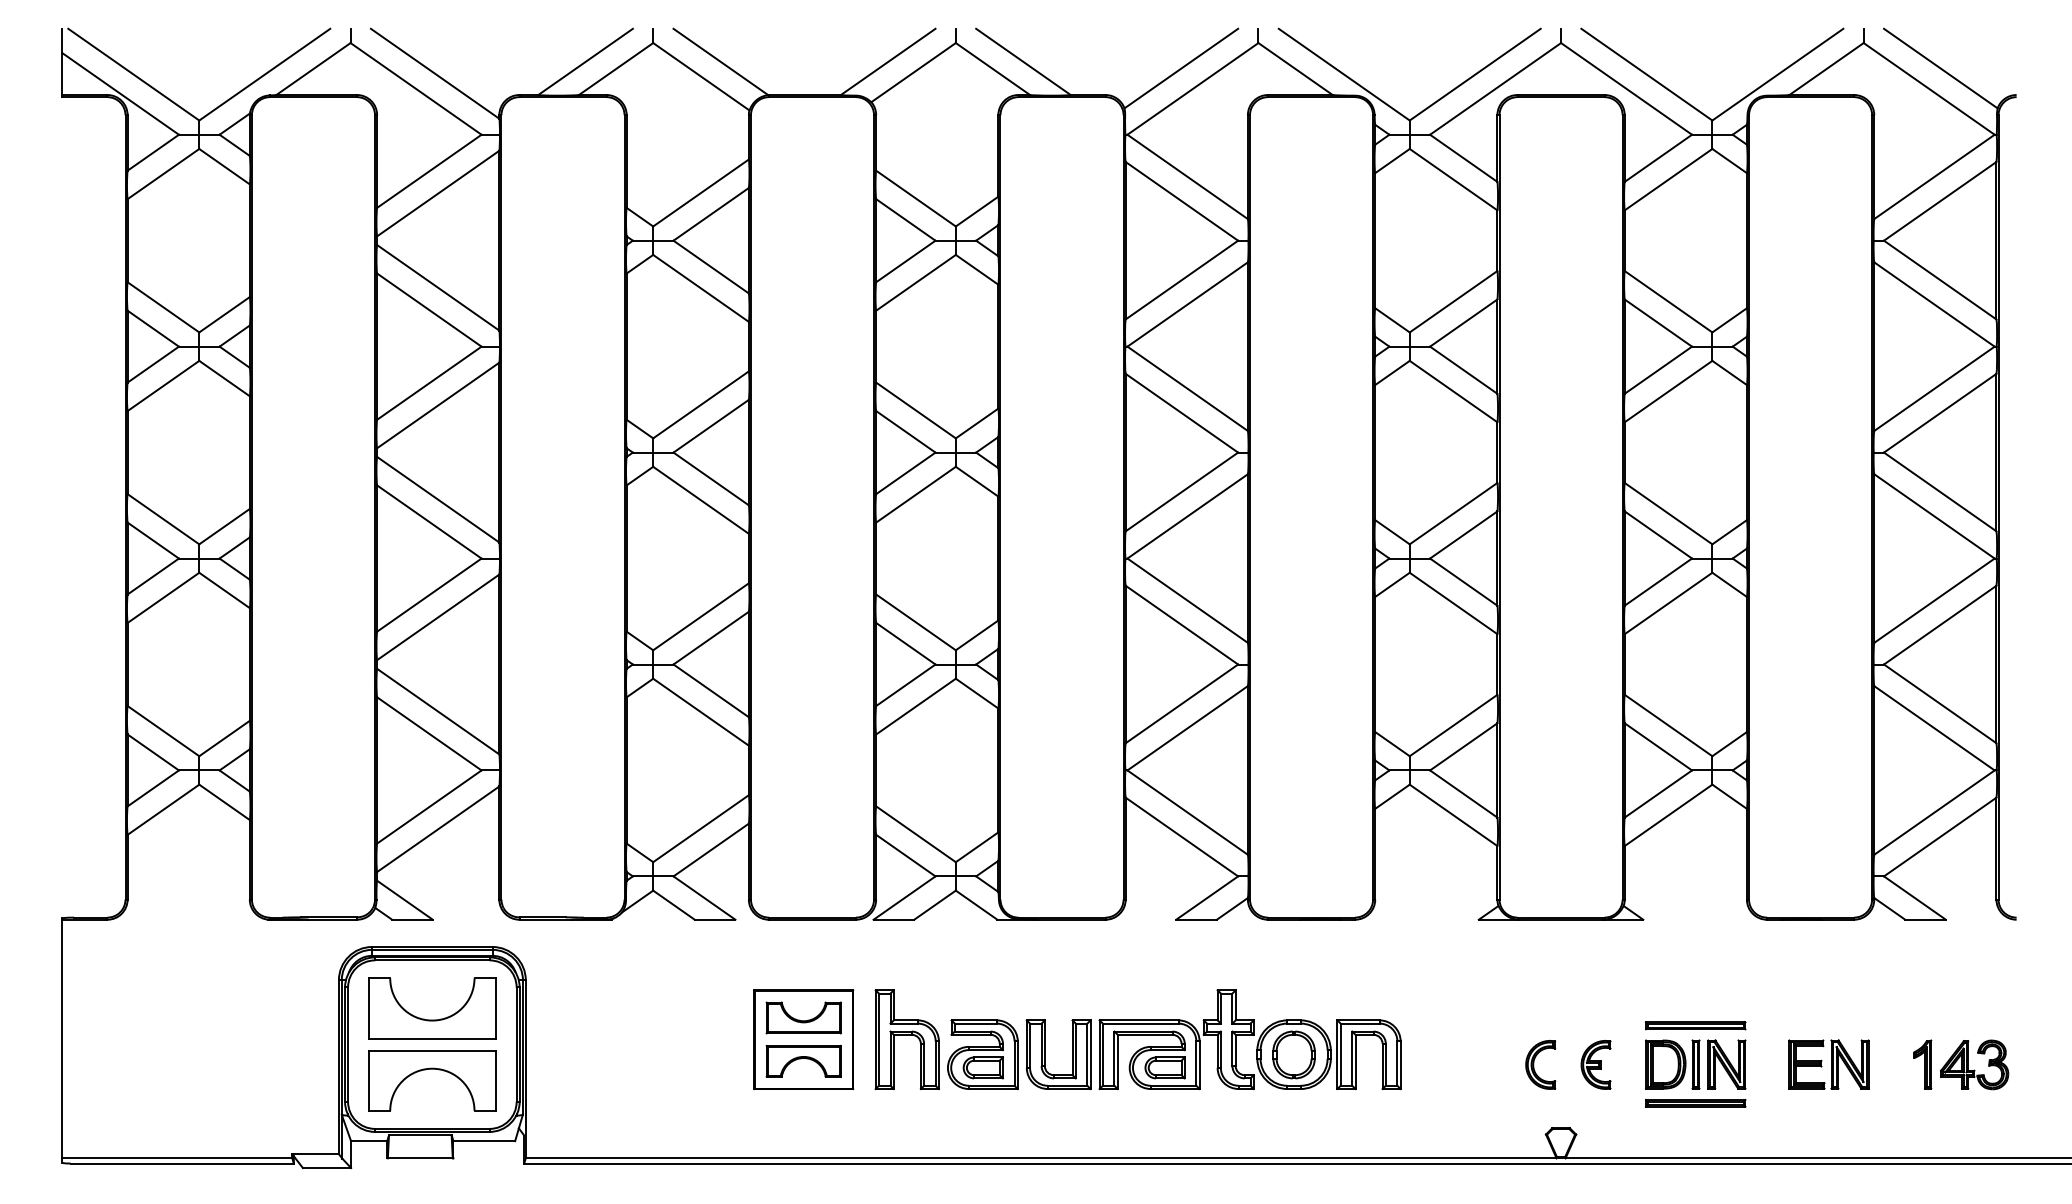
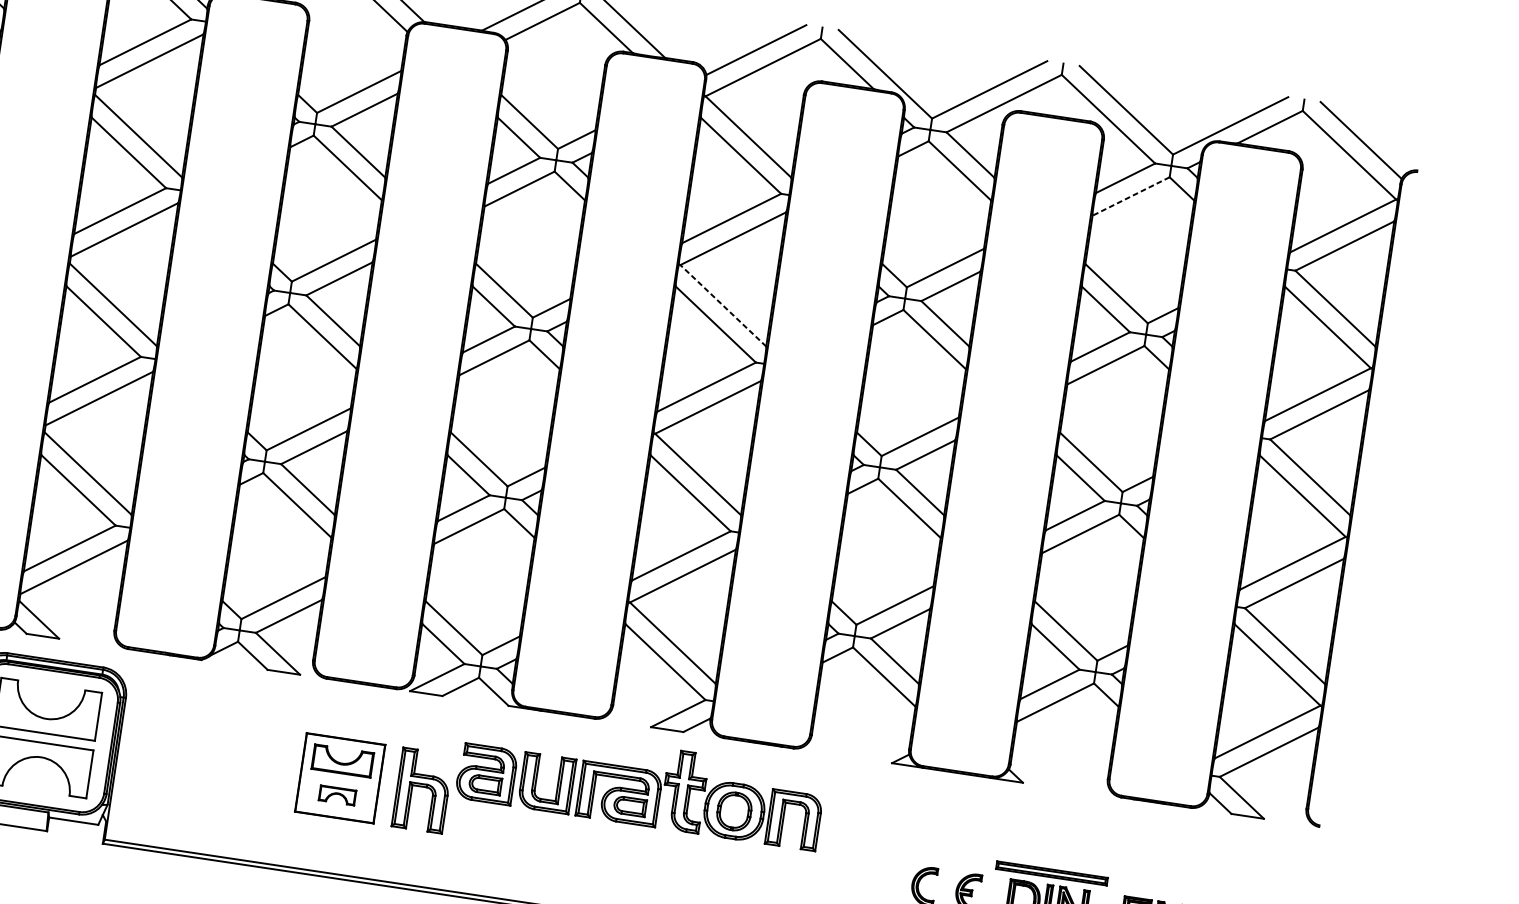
line: (1668, 179) -> (1131, 196), solid -> dashed
line: (1187, 388) -> (723, 305), solid -> dashed
part: (1695, 1025) -> (1051, 873), size x1.4
part: (1174, 1039) -> (641, 784), moved
part: (803, 1060) -> (337, 794), size x0.6

